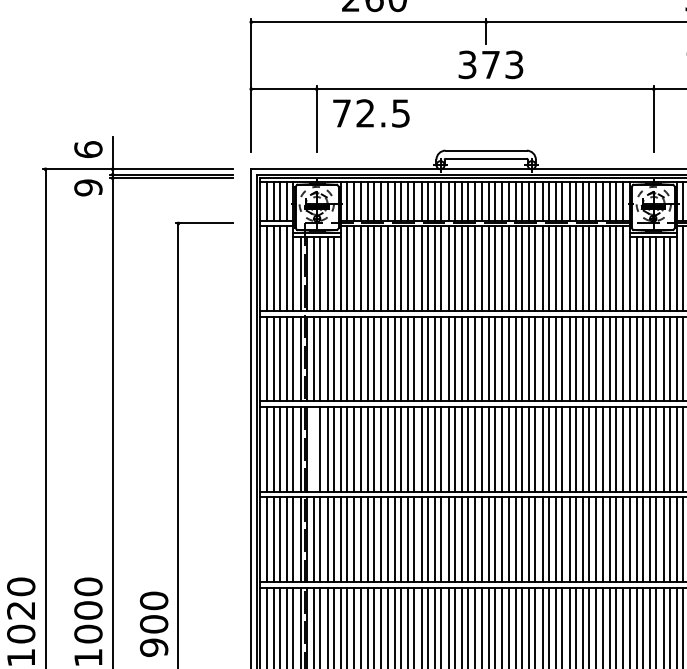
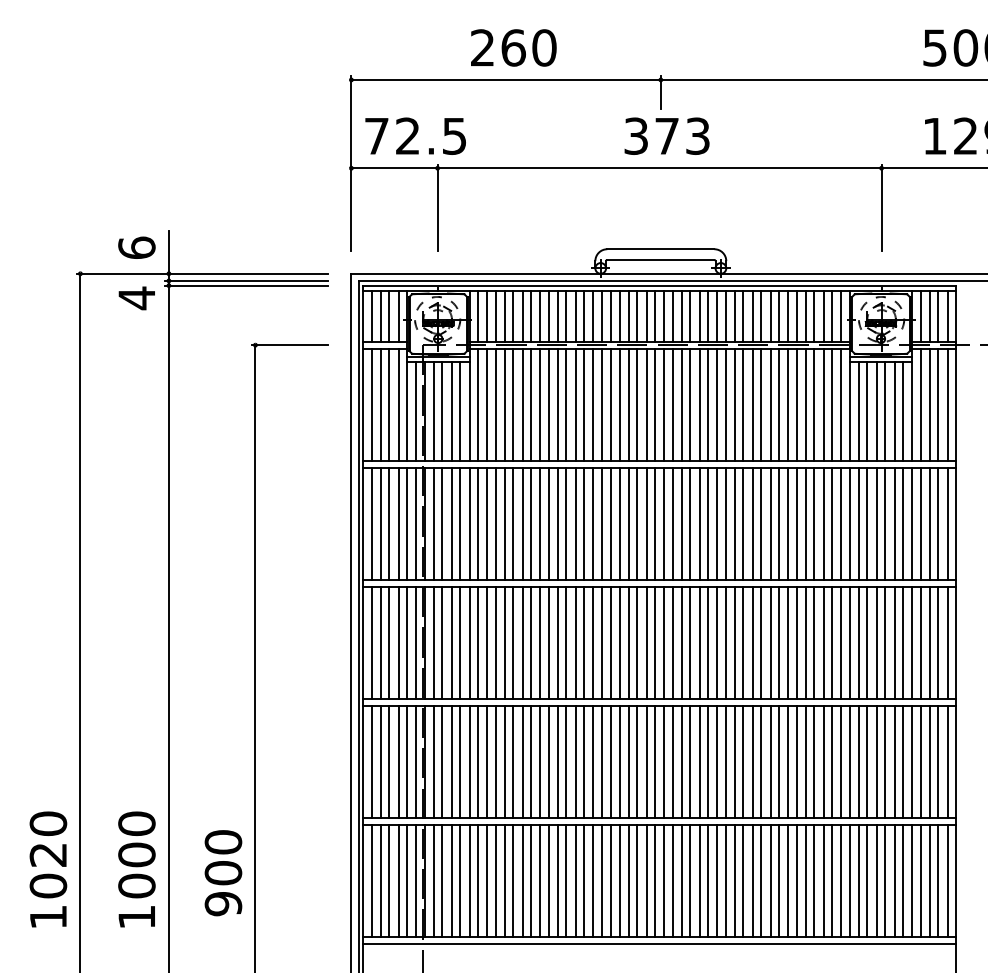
text: (371, 112) -> (415, 135), moved
text: (88, 188) -> (136, 298), 9 -> 4
line: (314, 449) -> (434, 642), added

